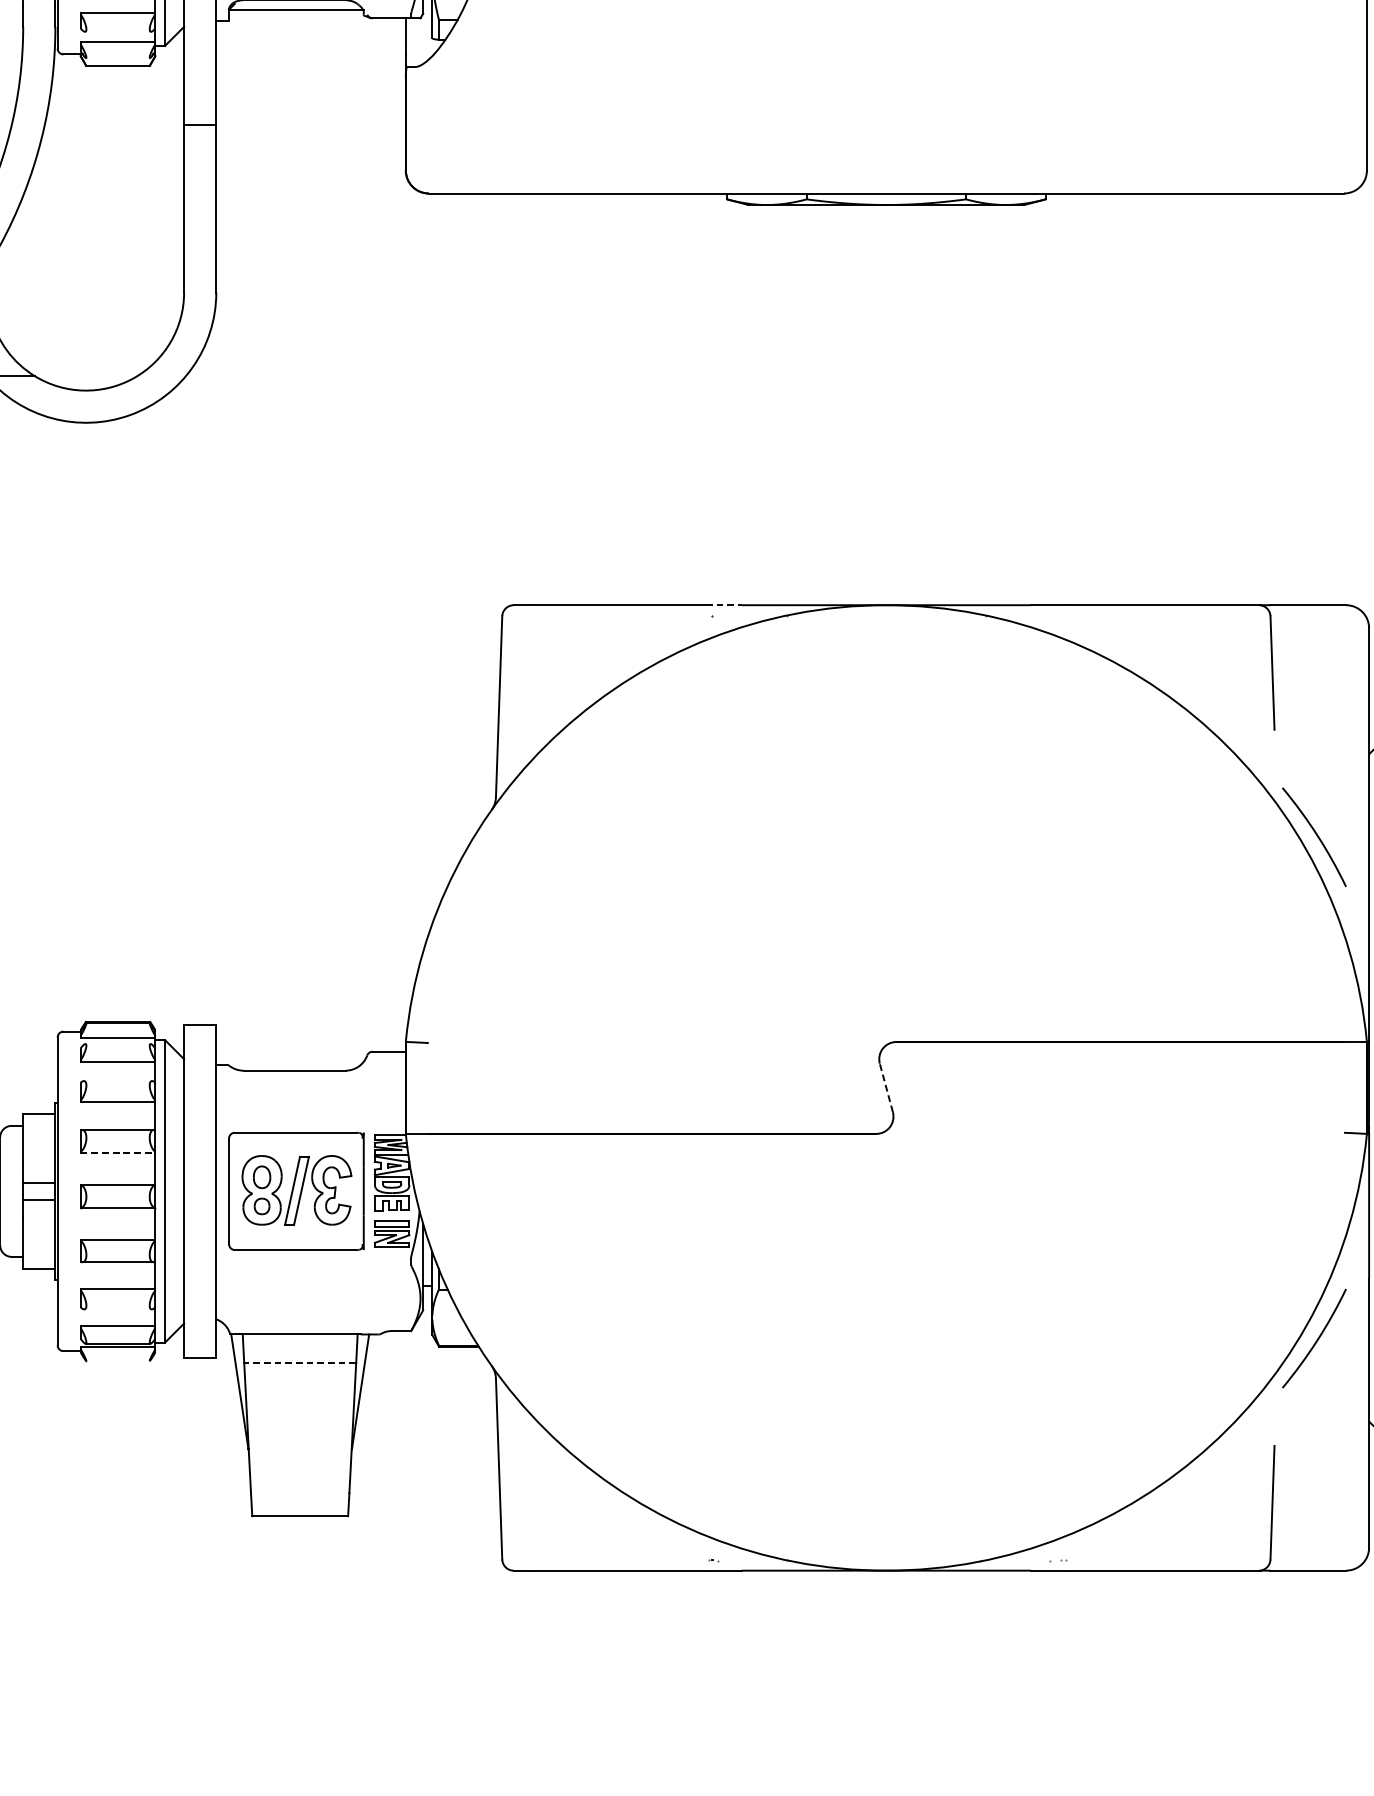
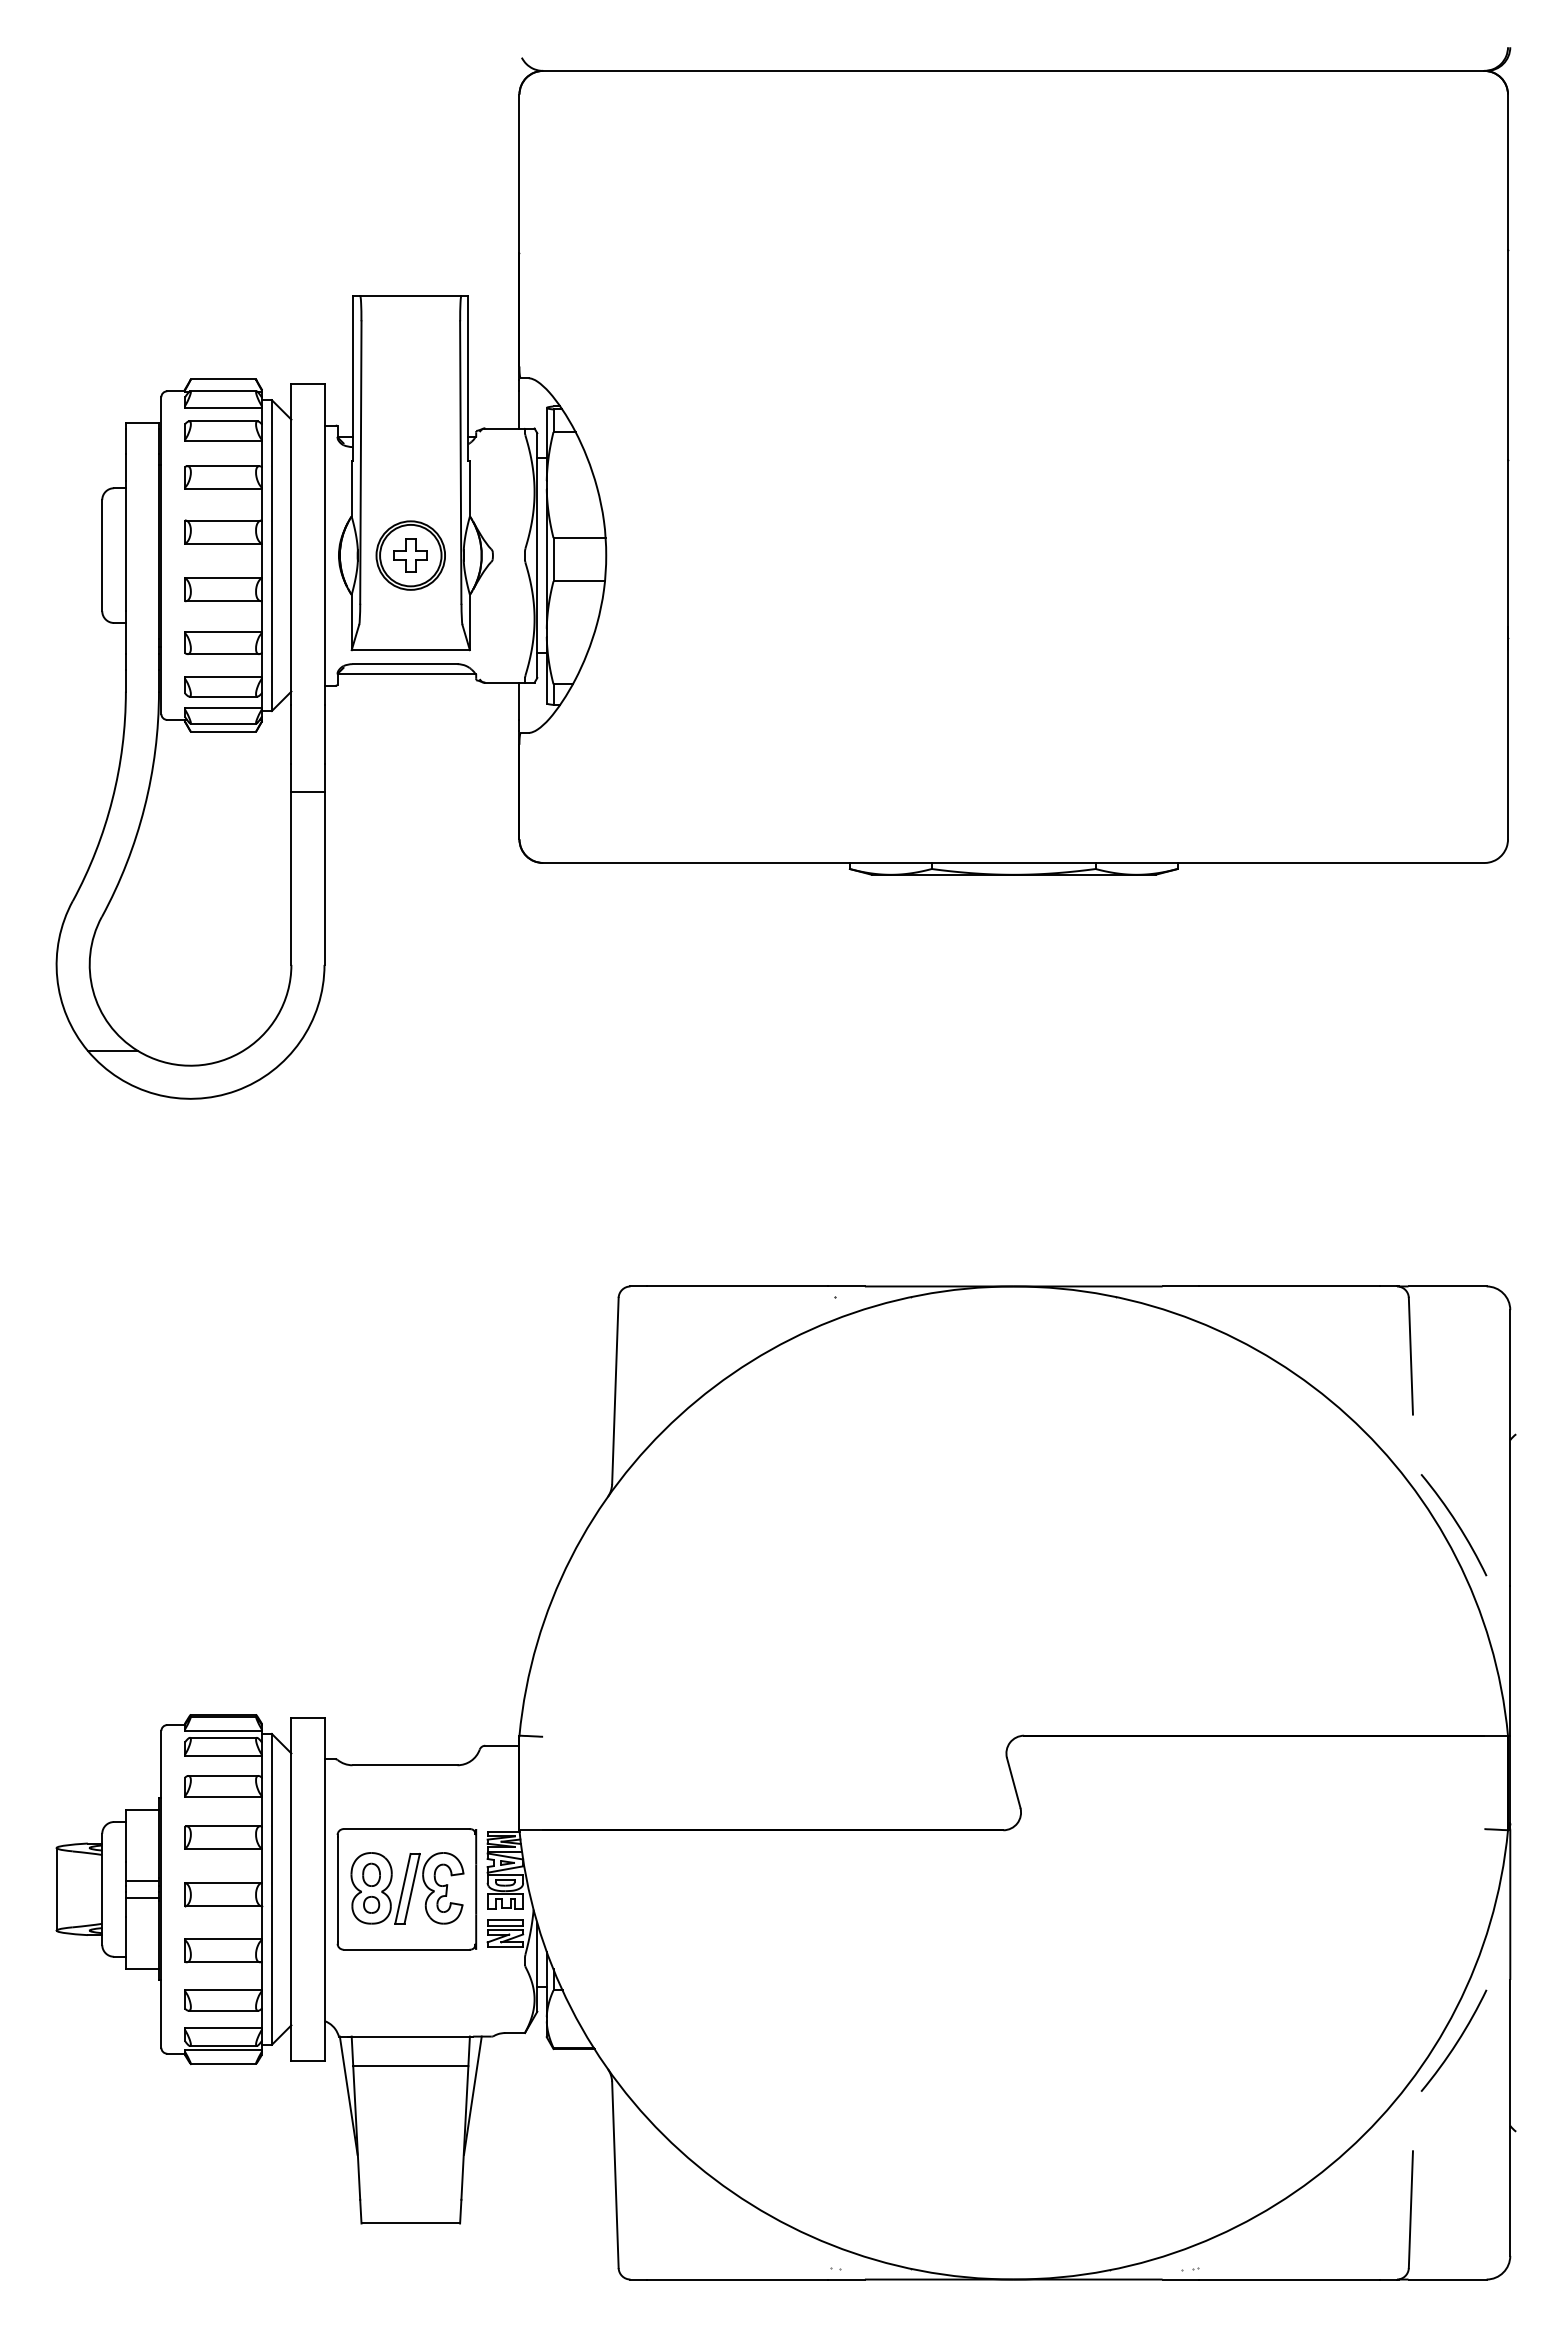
line: (118, 31) -> (223, 696), added
line: (118, 57) -> (223, 723), added
line: (724, 605) -> (847, 1286), dashed -> solid
line: (118, 1043) -> (223, 1737), added
line: (118, 1080) -> (223, 1775), added
line: (886, 1088) -> (1013, 1783), dashed -> solid
line: (118, 1152) -> (223, 1849), dashed -> solid
line: (118, 1309) -> (223, 2010), added
line: (118, 1360) -> (223, 2063), added
line: (299, 1363) -> (410, 2066), dashed -> solid

